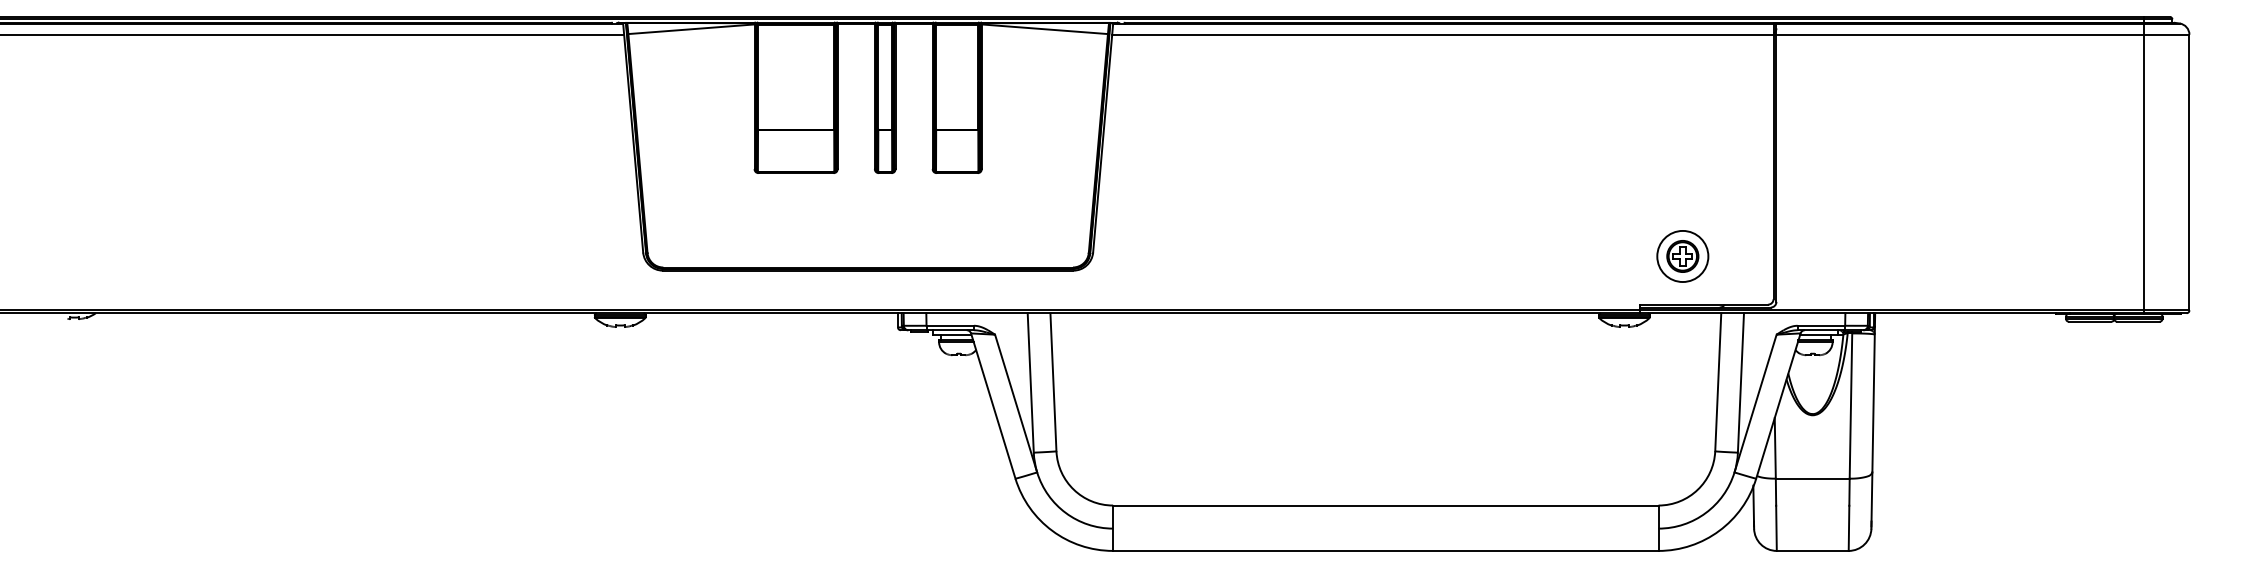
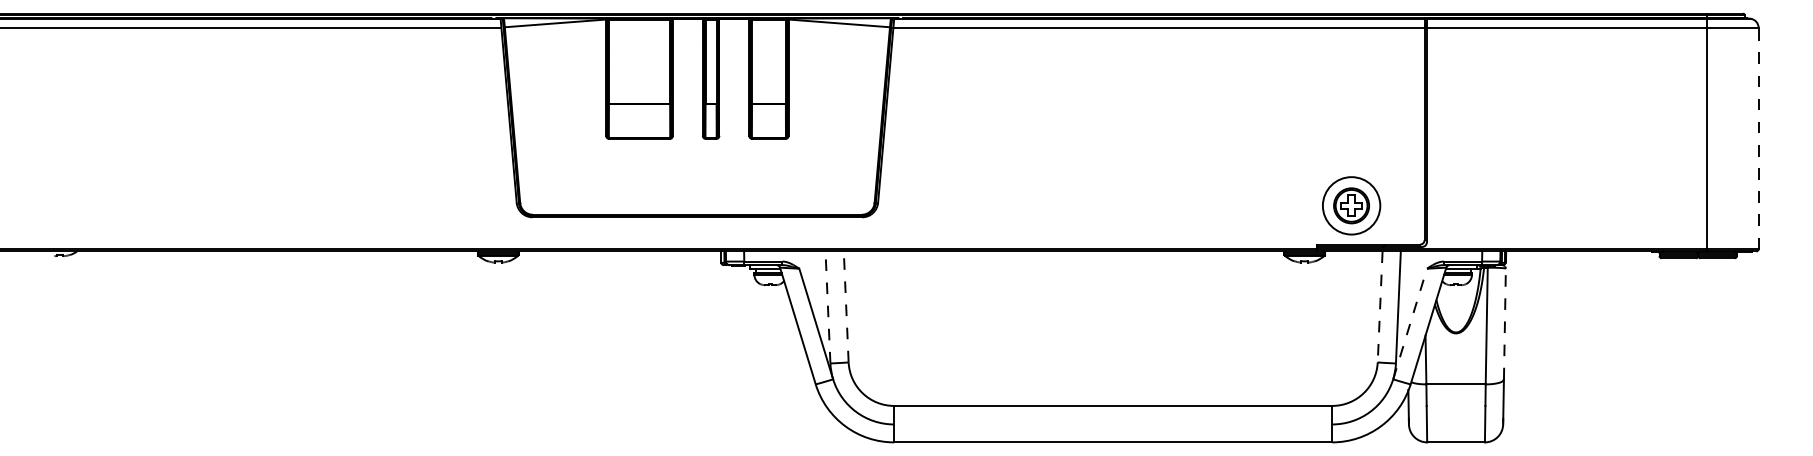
line: (2144, 165) -> (1707, 132), moved
line: (2189, 172) -> (1758, 138), solid -> dashed
part: (1682, 255) -> (1351, 205), size x1.4
line: (1030, 381) -> (827, 306), solid -> dashed
line: (1053, 381) -> (846, 306), solid -> dashed
line: (1718, 382) -> (1380, 307), solid -> dashed
line: (1874, 392) -> (1505, 315), solid -> dashed
line: (1756, 404) -> (1410, 324), solid -> dashed

